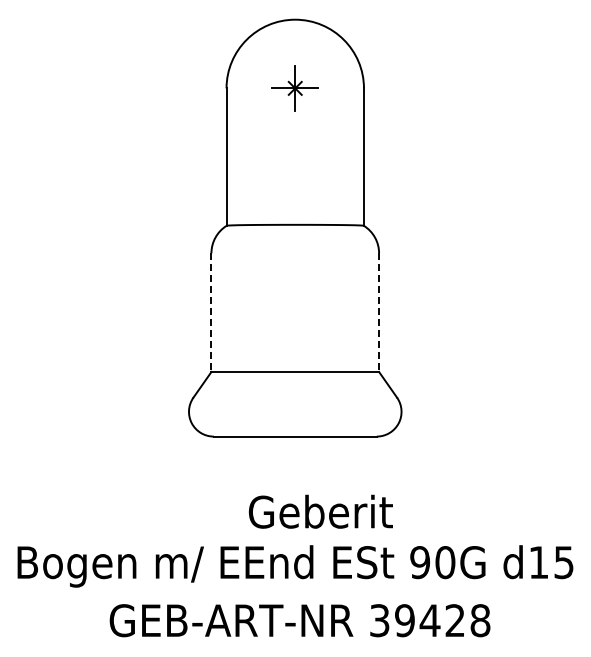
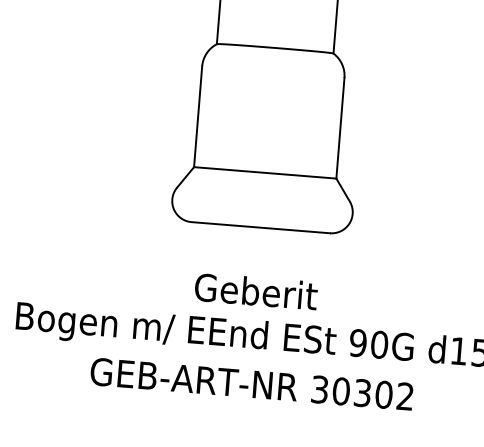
line: (211, 313) -> (198, 117), dashed -> solid
line: (379, 313) -> (340, 128), dashed -> solid
text: (320, 511) -> (255, 291), moved
text: (442, 620) -> (373, 393), 39428 -> 30302

